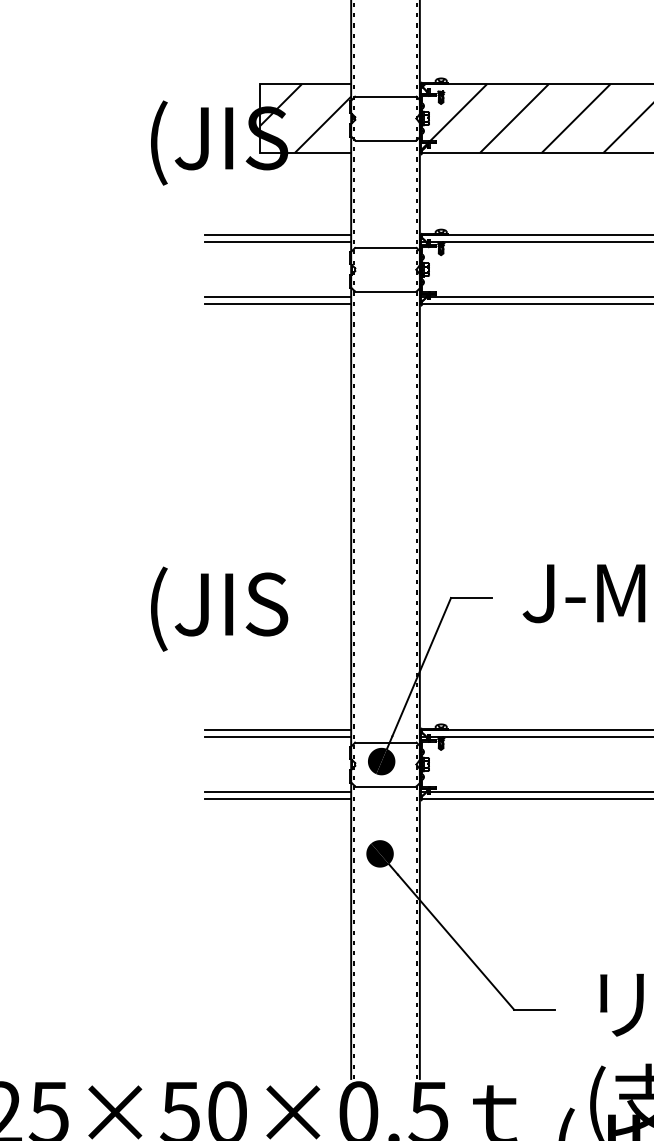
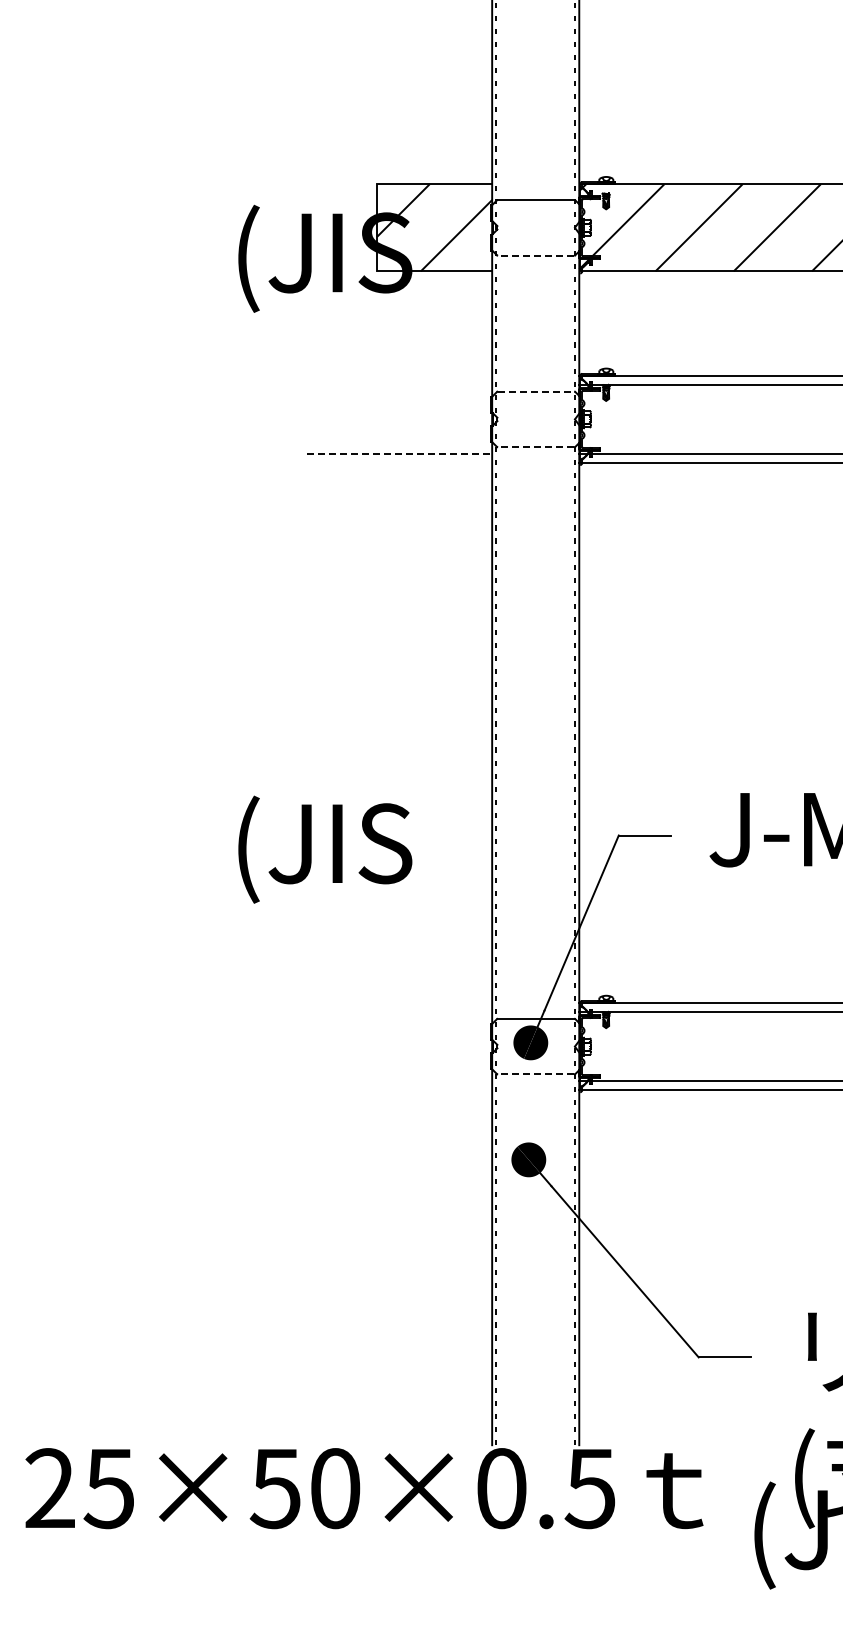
line: (385, 140) -> (535, 255), solid -> dashed
line: (278, 235) -> (399, 375), removed
line: (278, 242) -> (399, 384), removed
line: (386, 247) -> (536, 391), solid -> dashed
line: (385, 291) -> (535, 447), solid -> dashed
line: (278, 297) -> (400, 454), solid -> dashed
line: (278, 303) -> (399, 462), removed
line: (278, 730) -> (399, 1003), removed
line: (278, 736) -> (399, 1011), removed
line: (385, 786) -> (535, 1074), solid -> dashed
line: (278, 792) -> (399, 1081), removed
line: (278, 799) -> (399, 1090), removed

